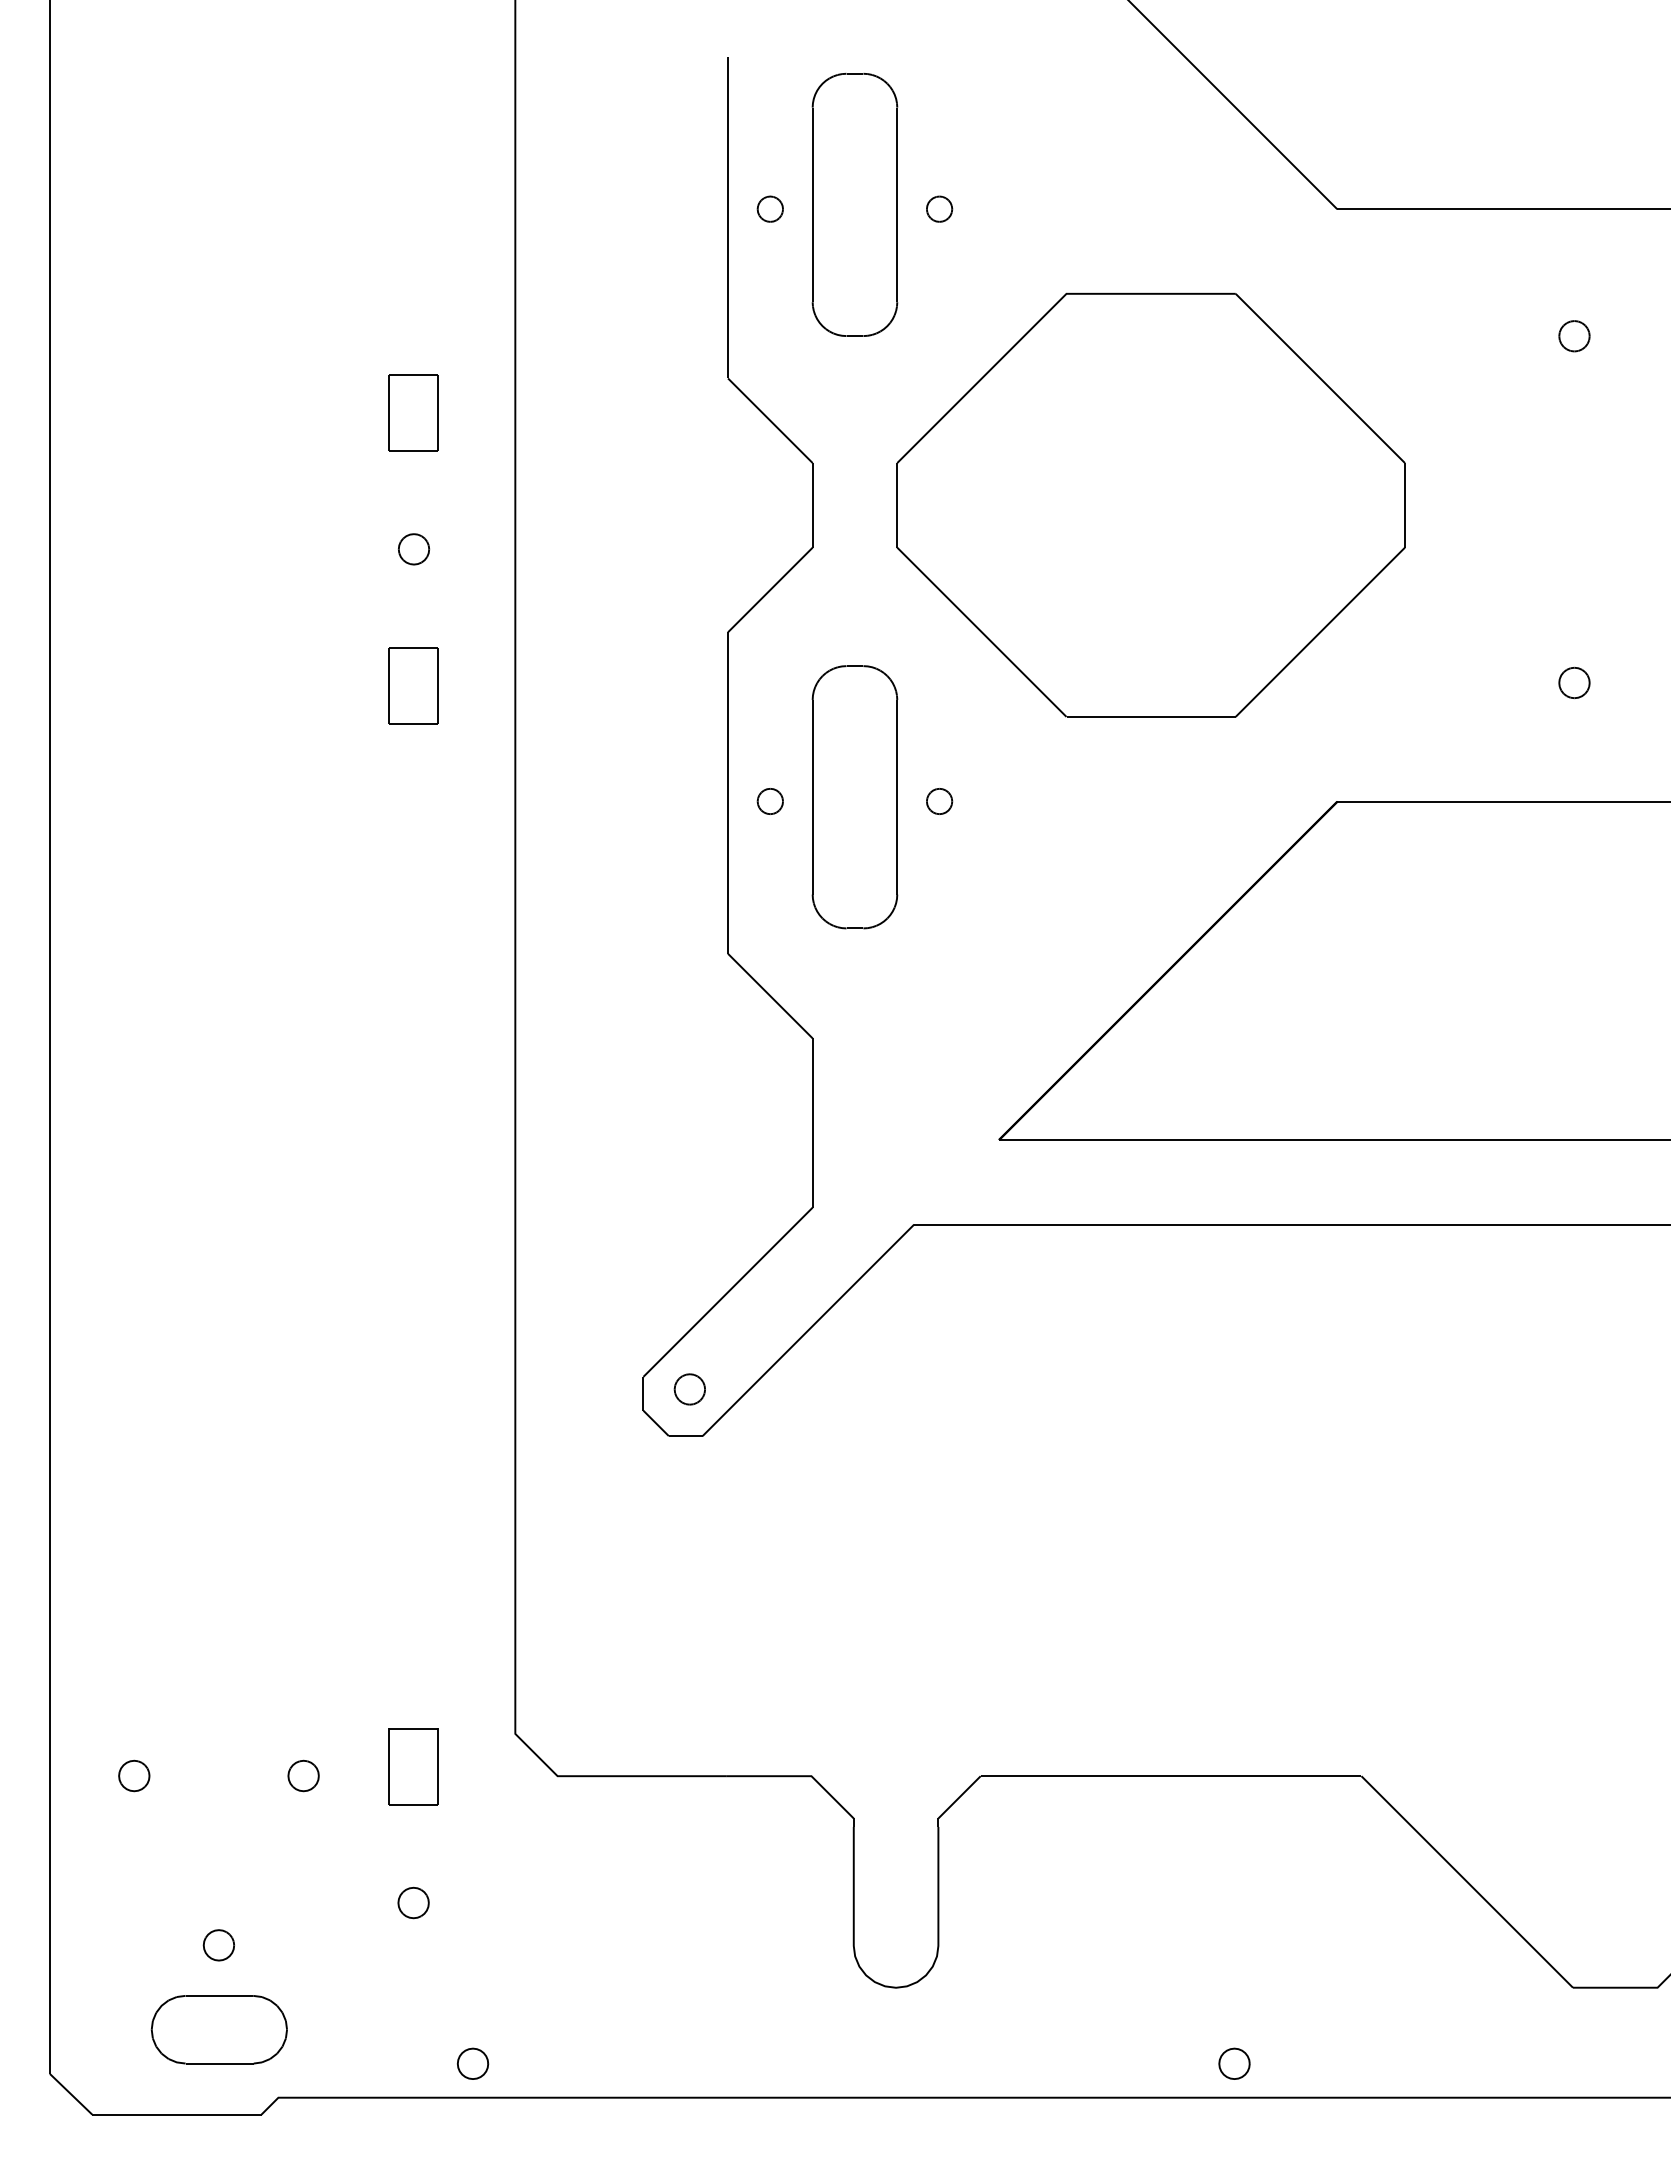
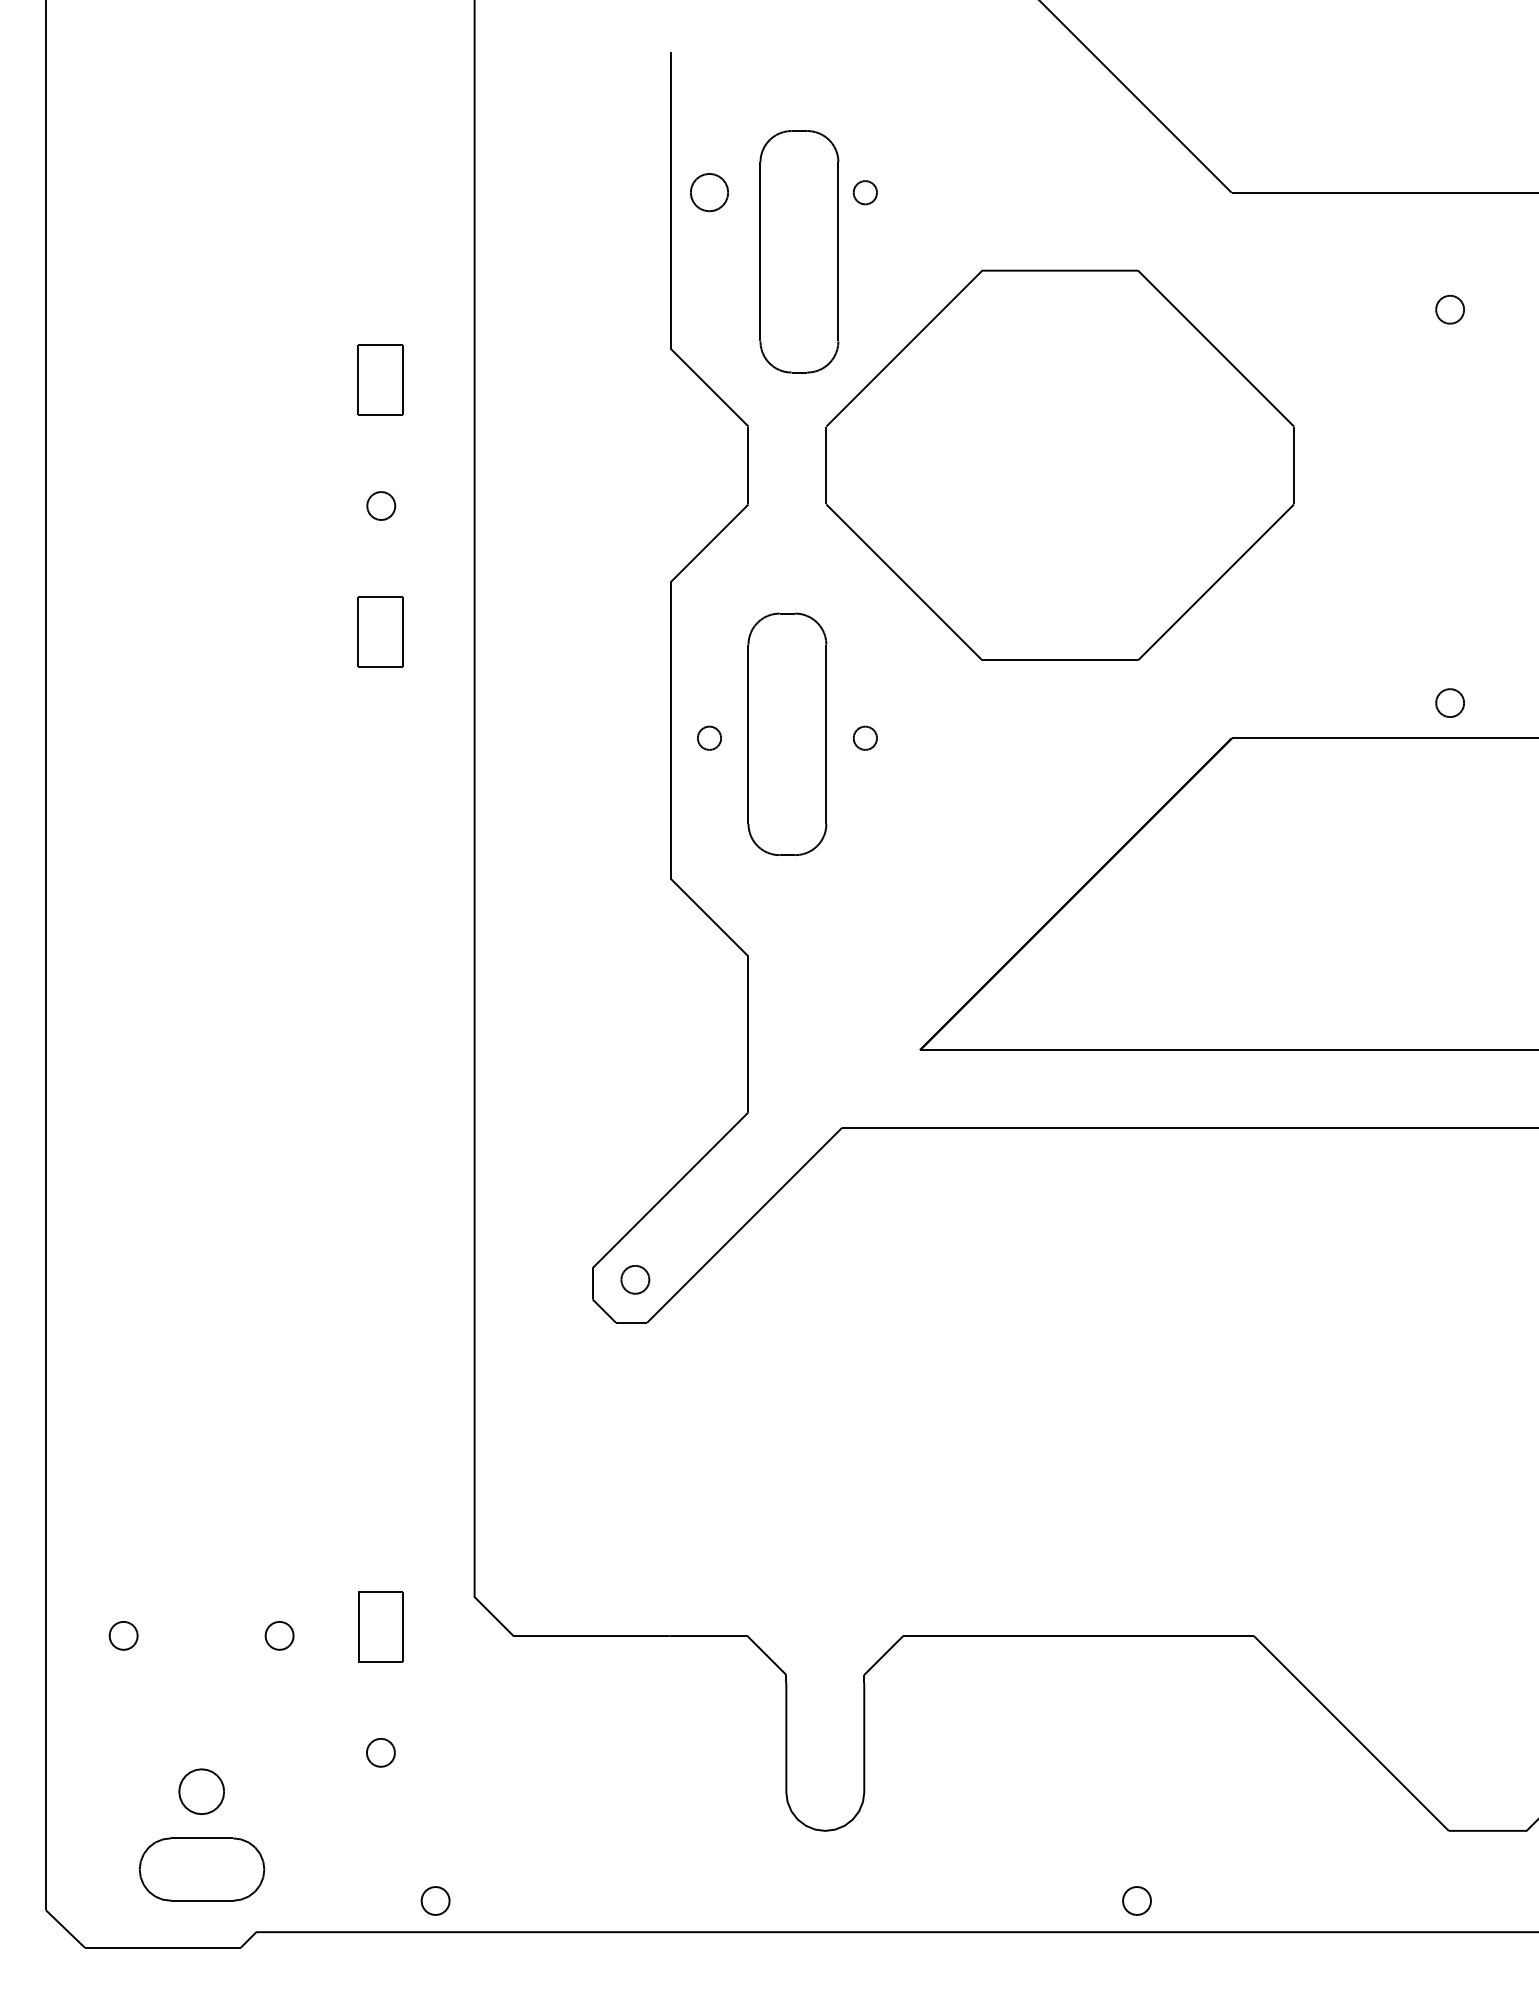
part: (855, 204) -> (799, 251), moved
part: (770, 208) -> (709, 192), size x1.6
part: (1573, 682) -> (1449, 702), moved
part: (218, 1944) -> (201, 1791), size x1.6

